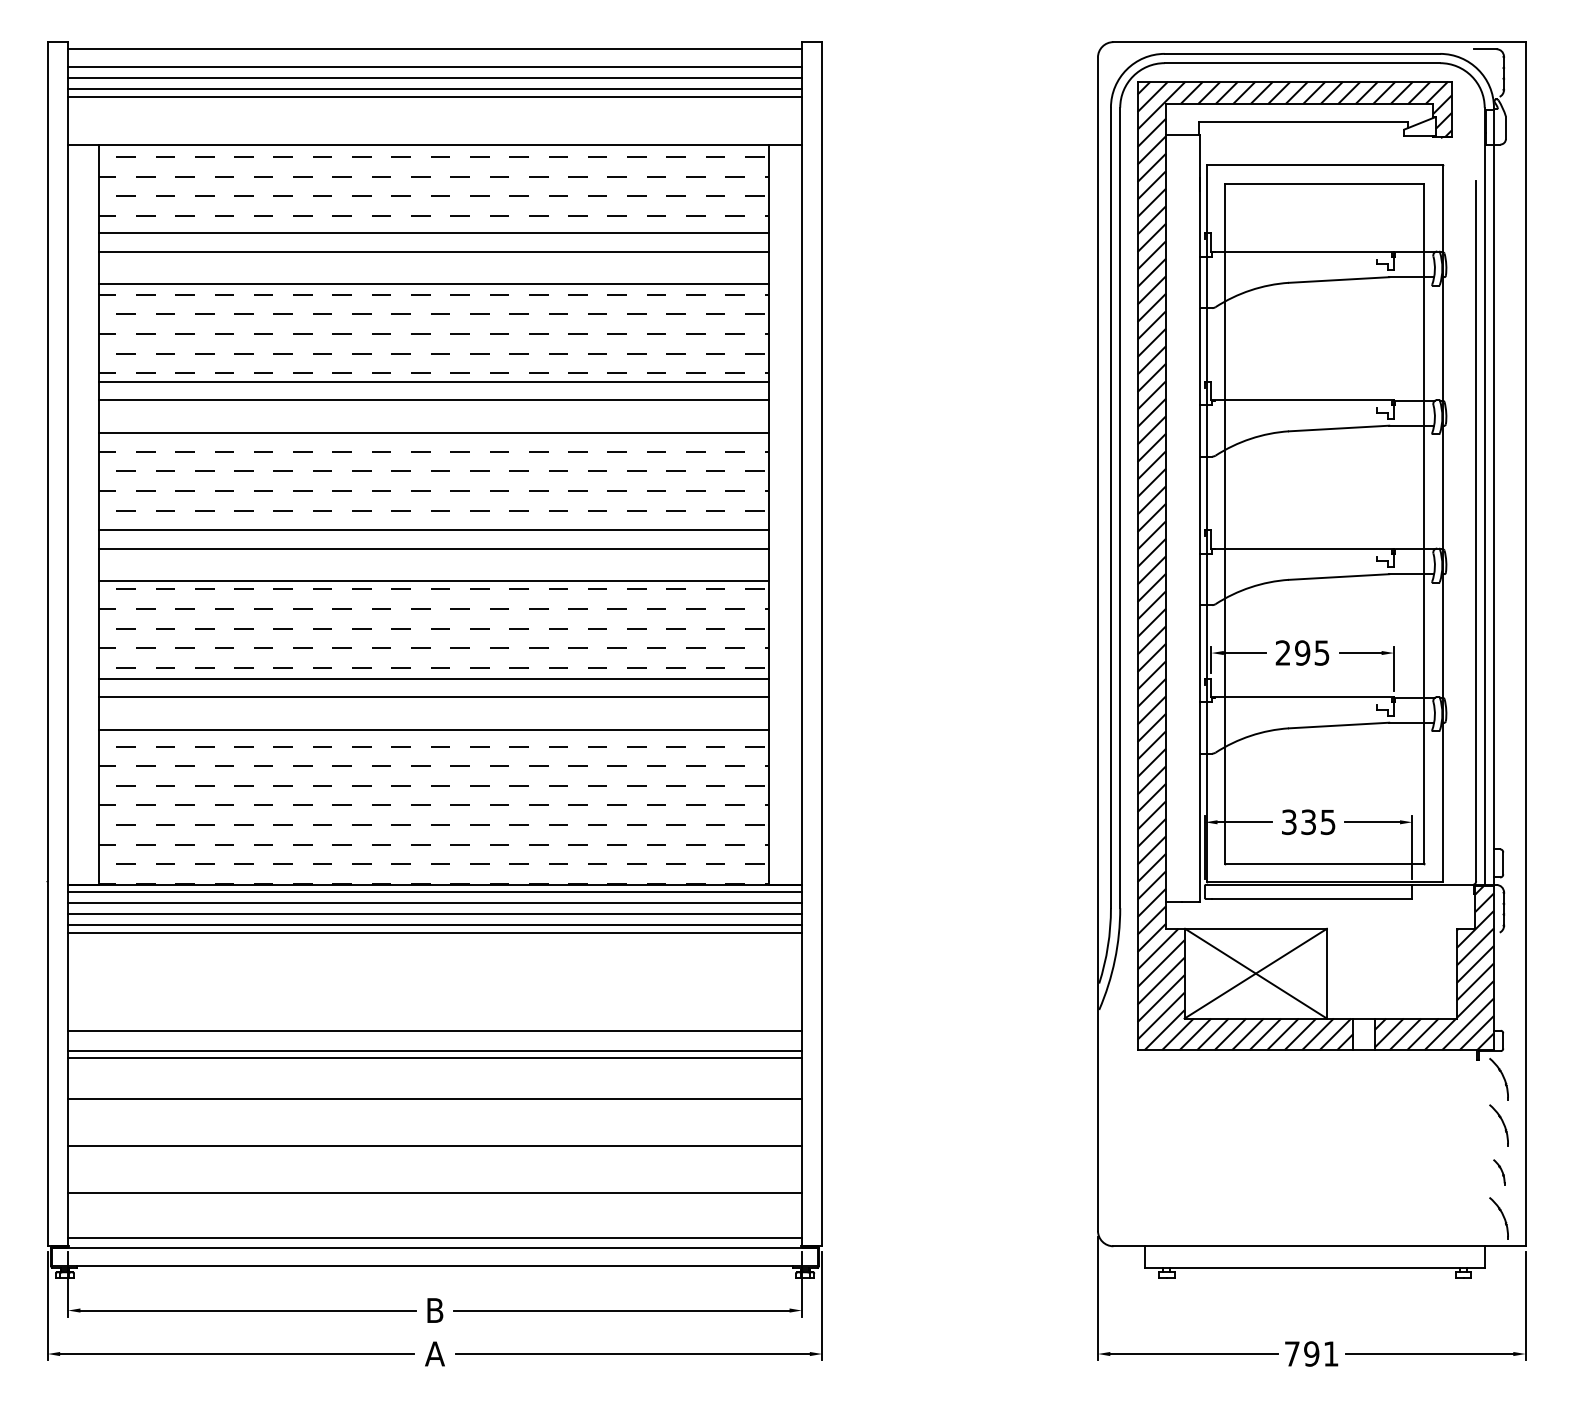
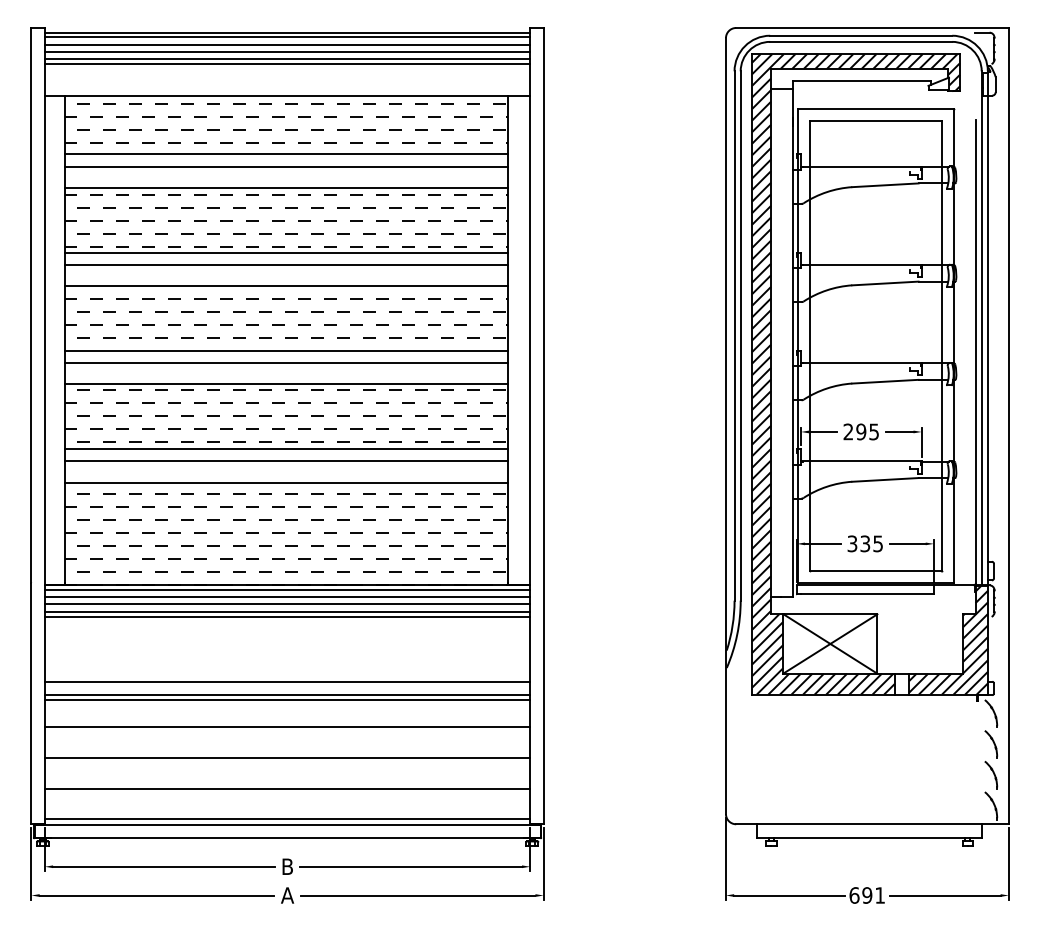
line: (434, 56) -> (287, 37), added
part: (1499, 1172) -> (991, 775), size x1.67
text: (1292, 1353) -> (854, 895), 791 -> 691

